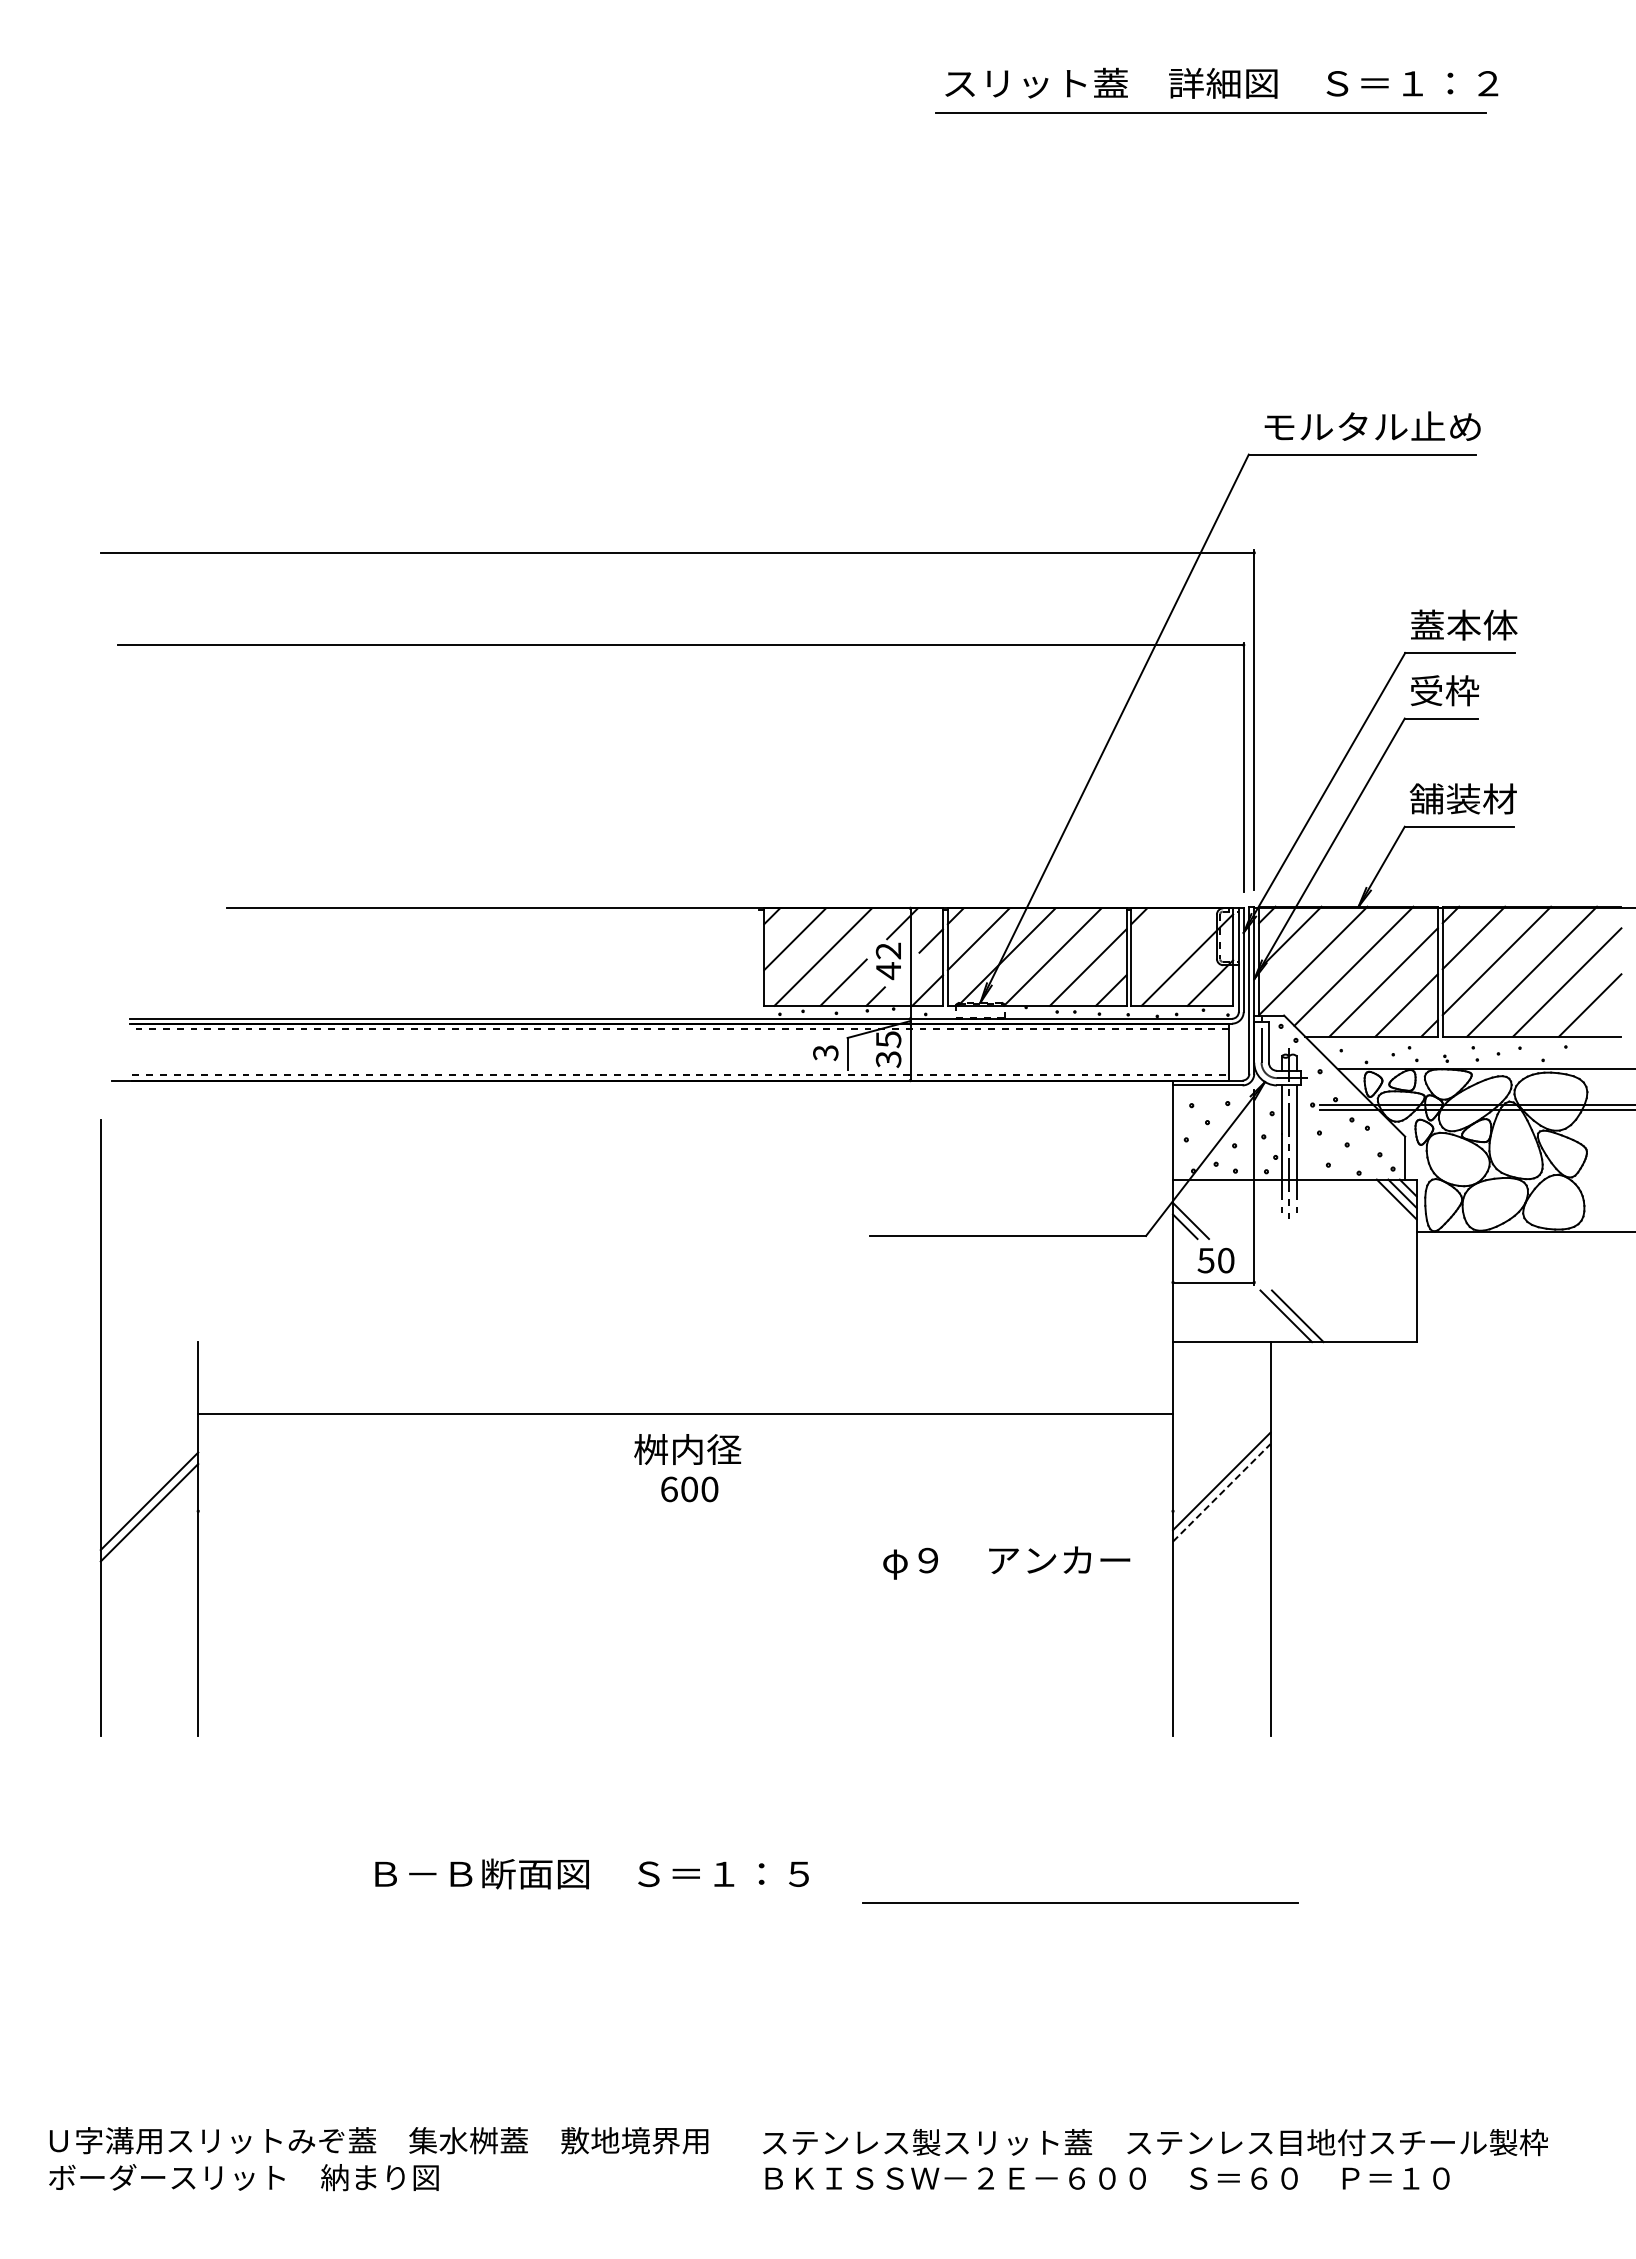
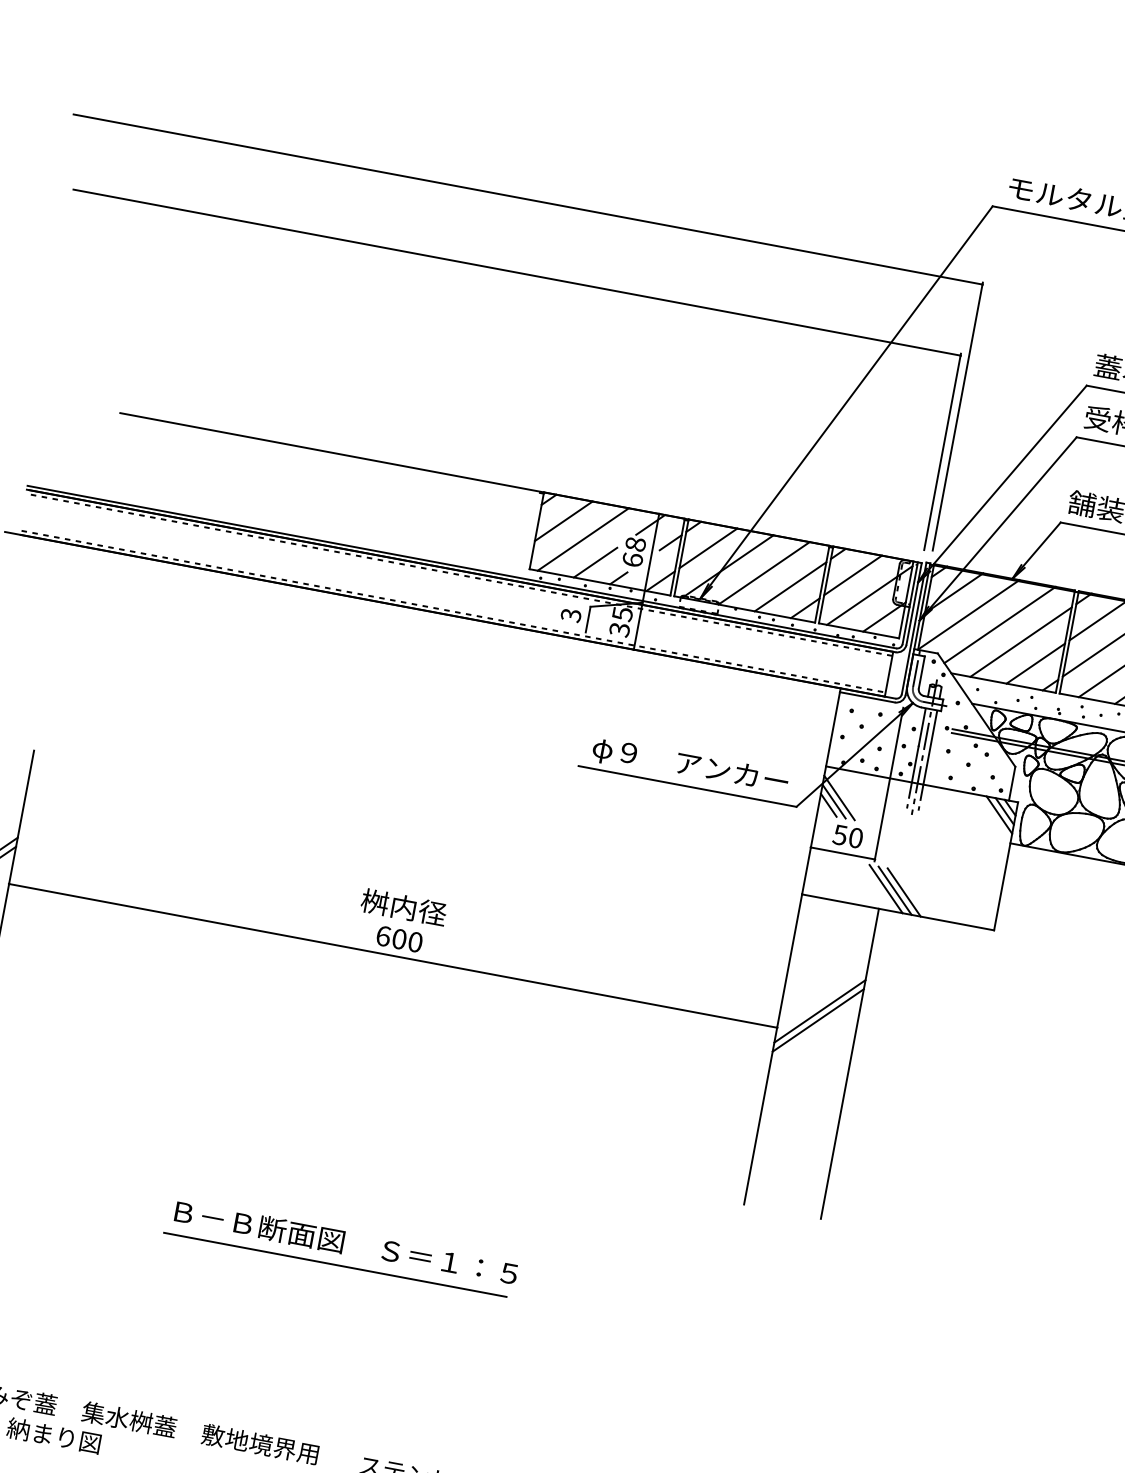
line: (1162, 939) -> (853, 575), added
text: (888, 961) -> (634, 552), 42 -> 68
line: (1196, 1215) -> (839, 798), added
line: (1274, 1316) -> (885, 889), added
line: (685, 1414) -> (393, 956), moved
line: (1221, 1492) -> (818, 1020), dashed -> solid
text: (1006, 1562) -> (690, 766), moved
text: (591, 1873) -> (345, 1242), moved
line: (1080, 1902) -> (335, 1264), moved

